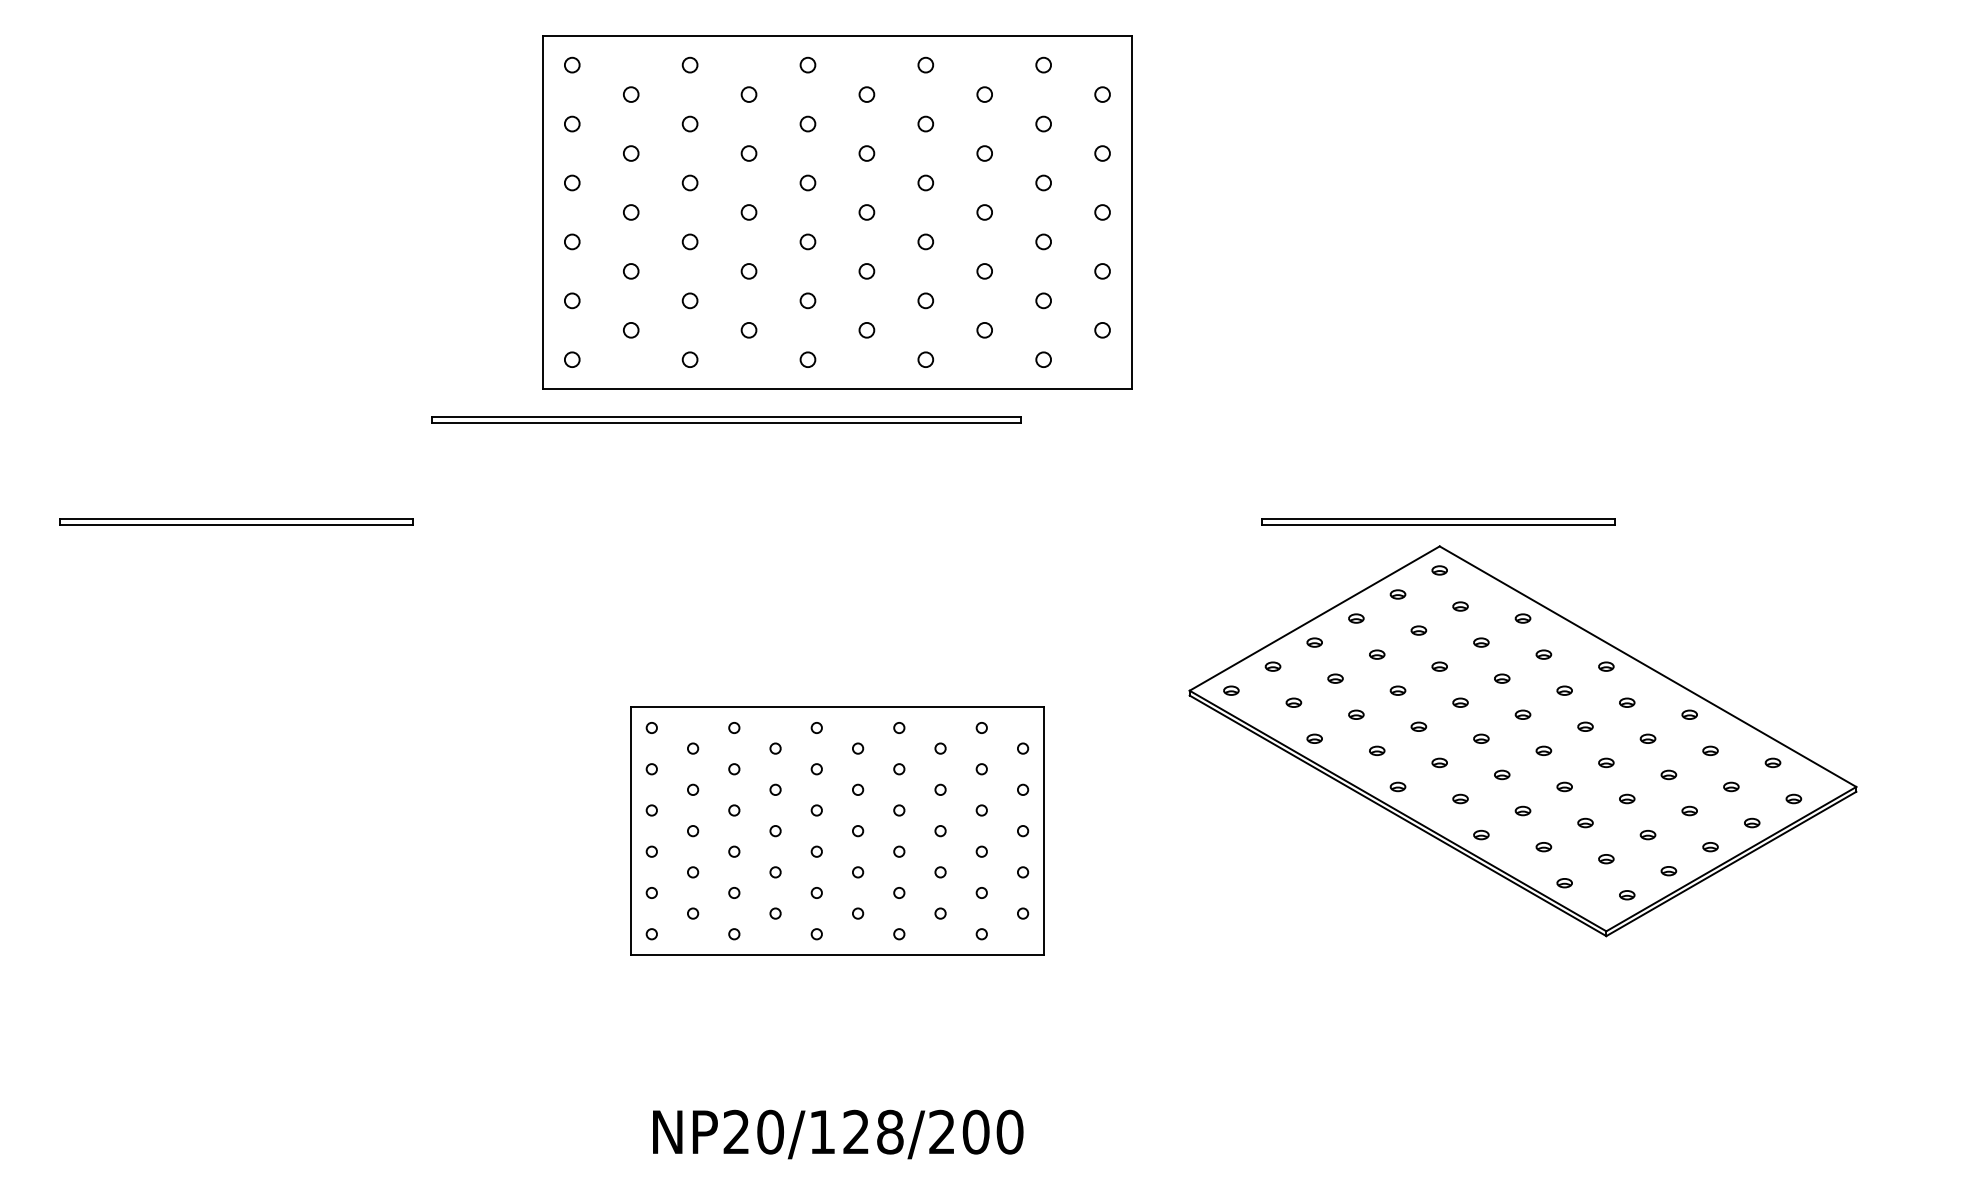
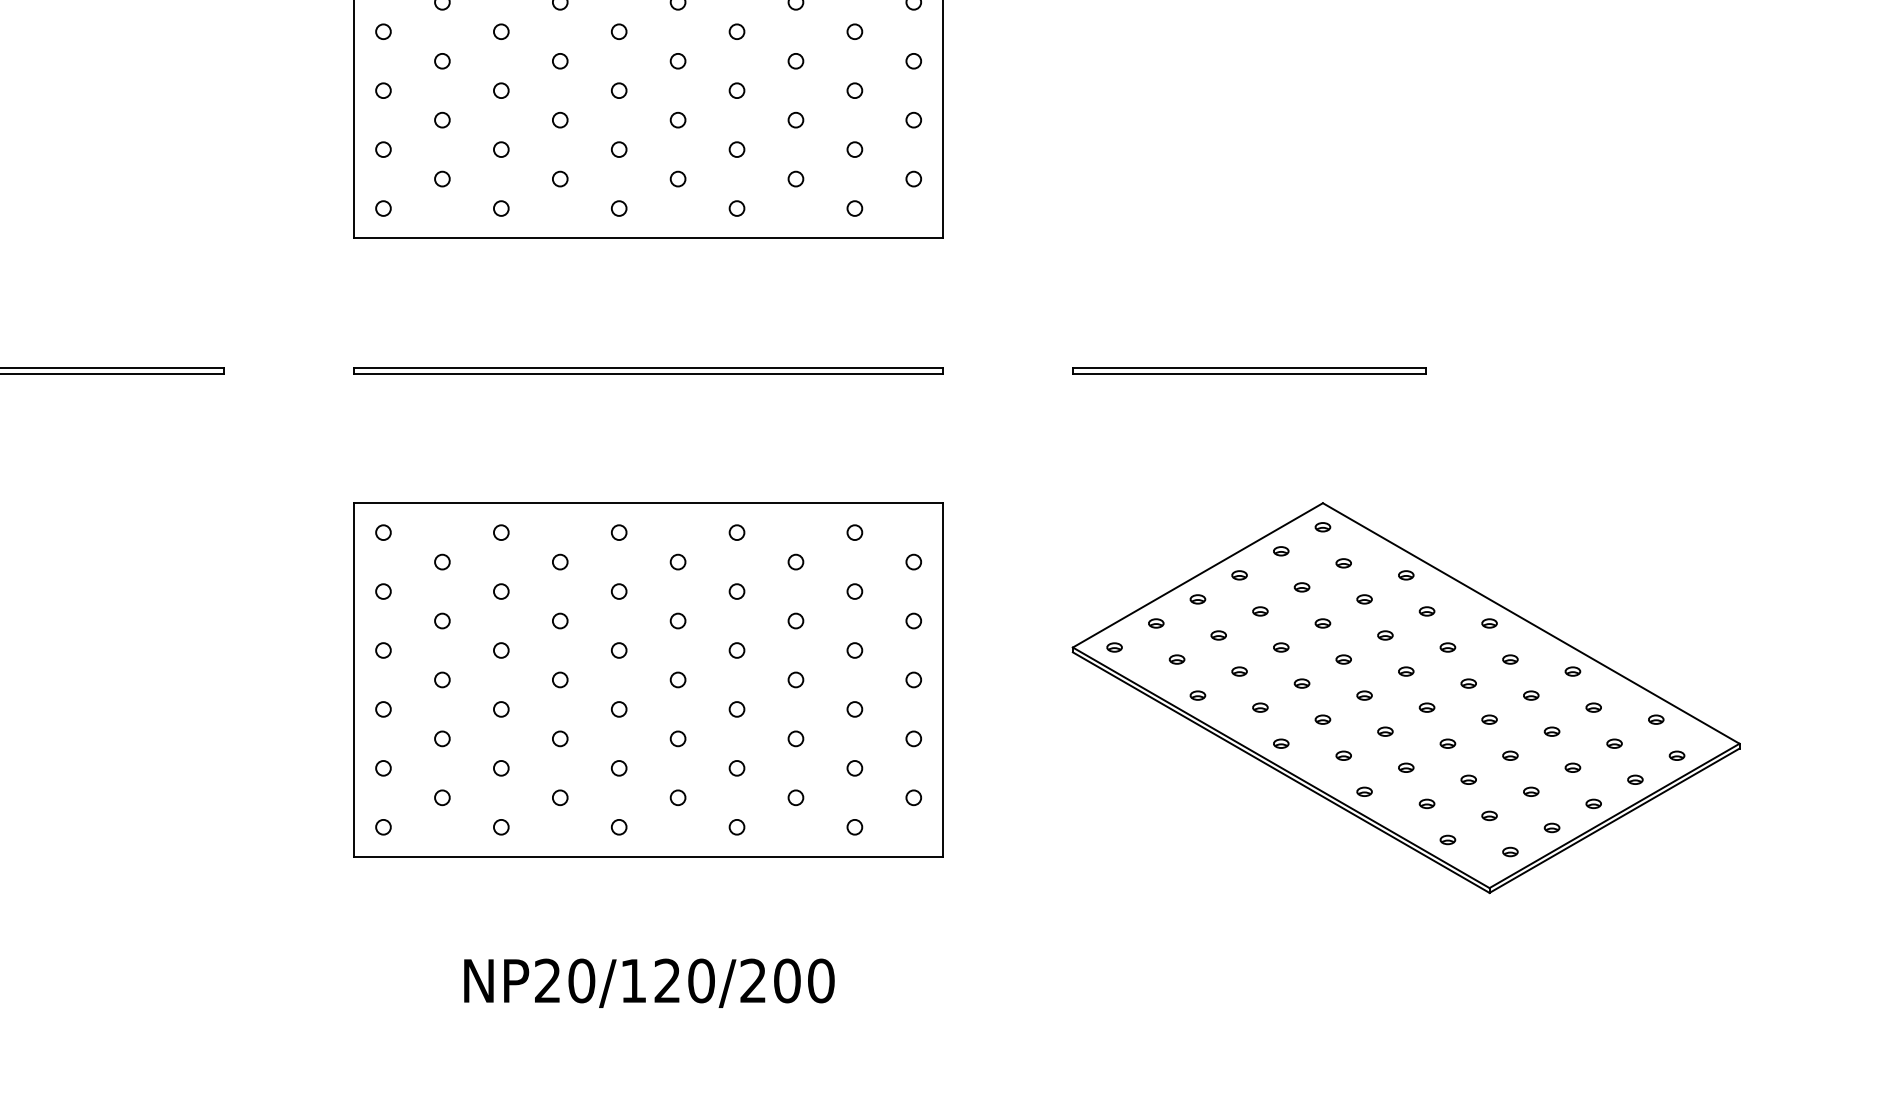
part: (726, 419) -> (648, 370), moved
part: (1522, 741) -> (1405, 698), moved
part: (837, 830) -> (648, 679), size x1.43
text: (890, 1132) -> (701, 981), NP20/128/200 -> NP20/120/200

